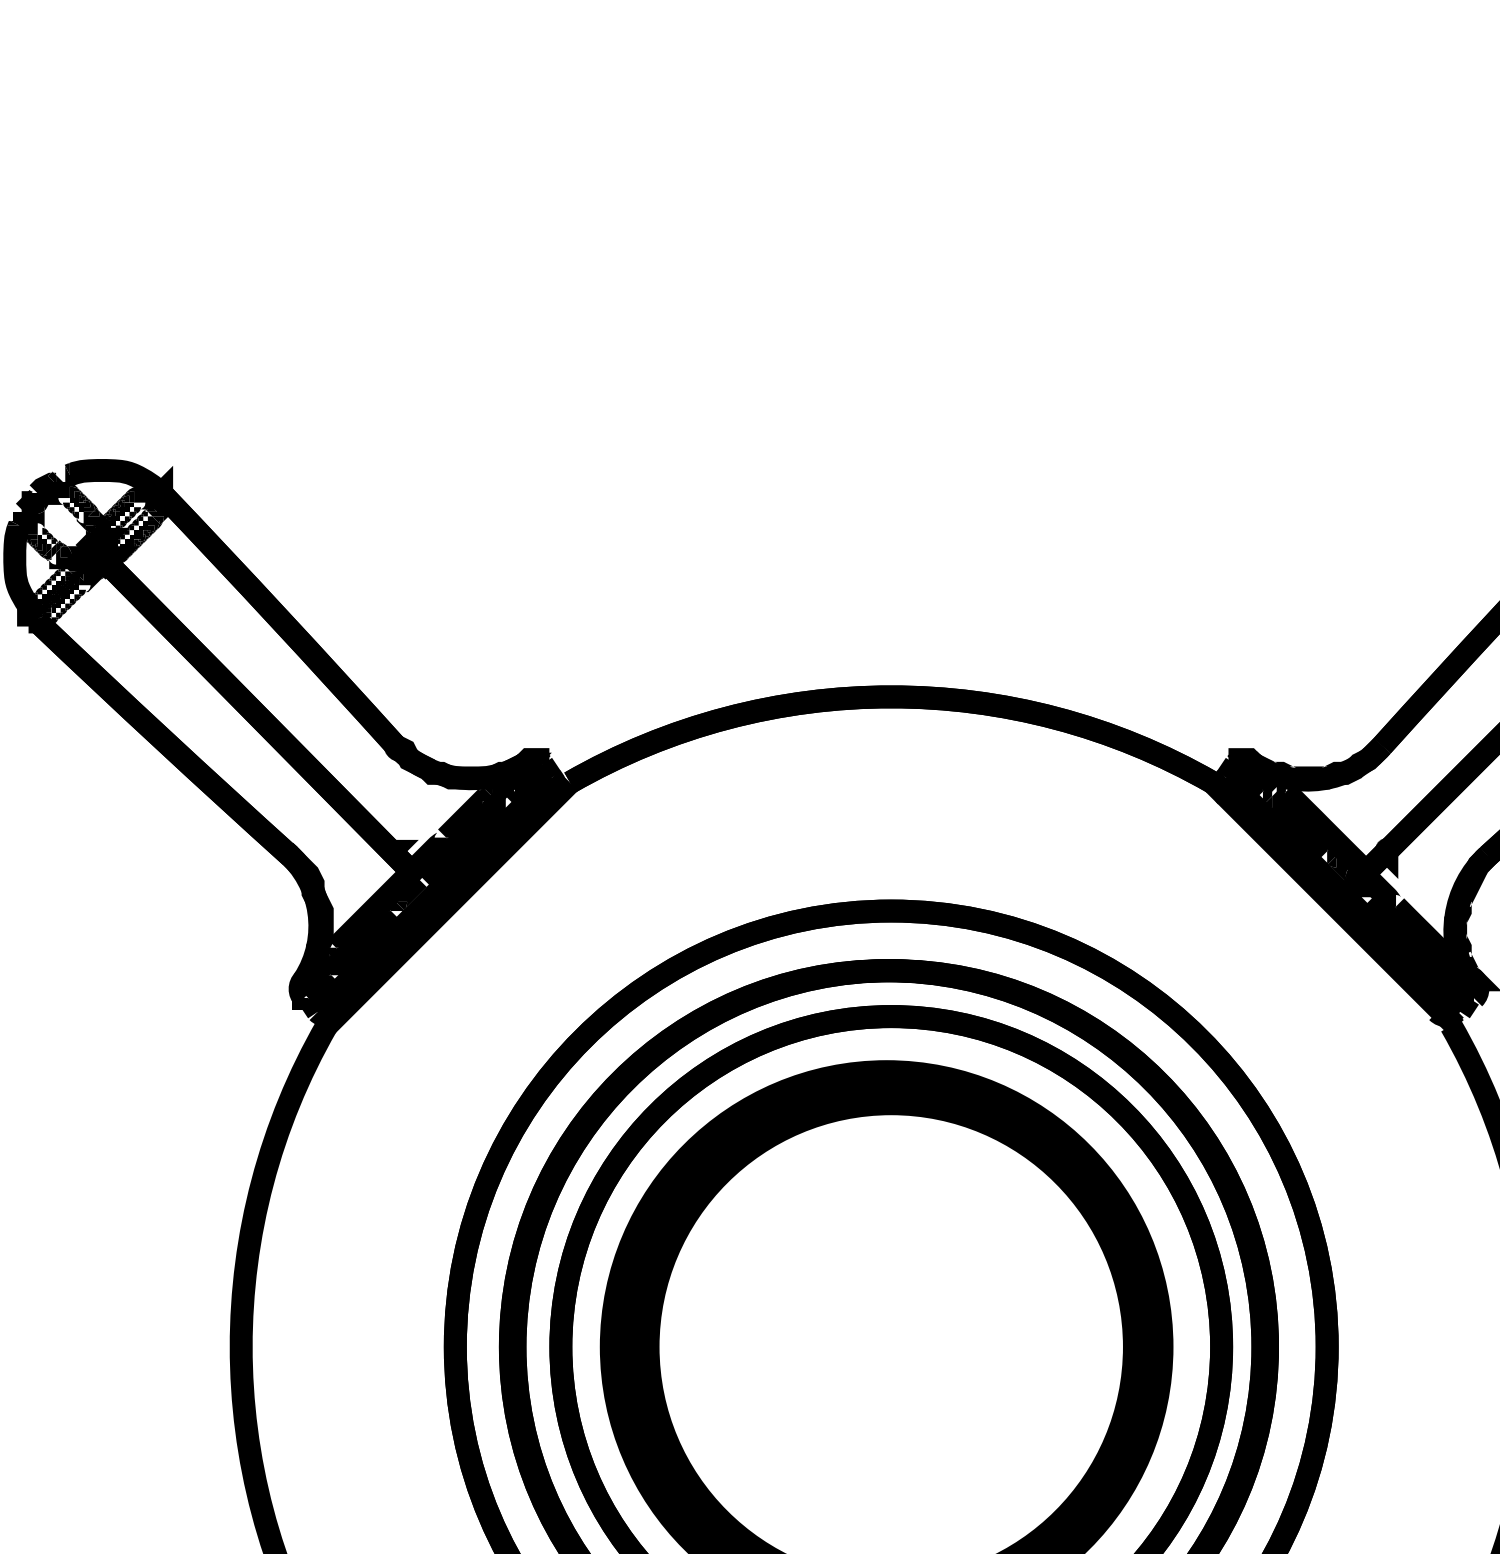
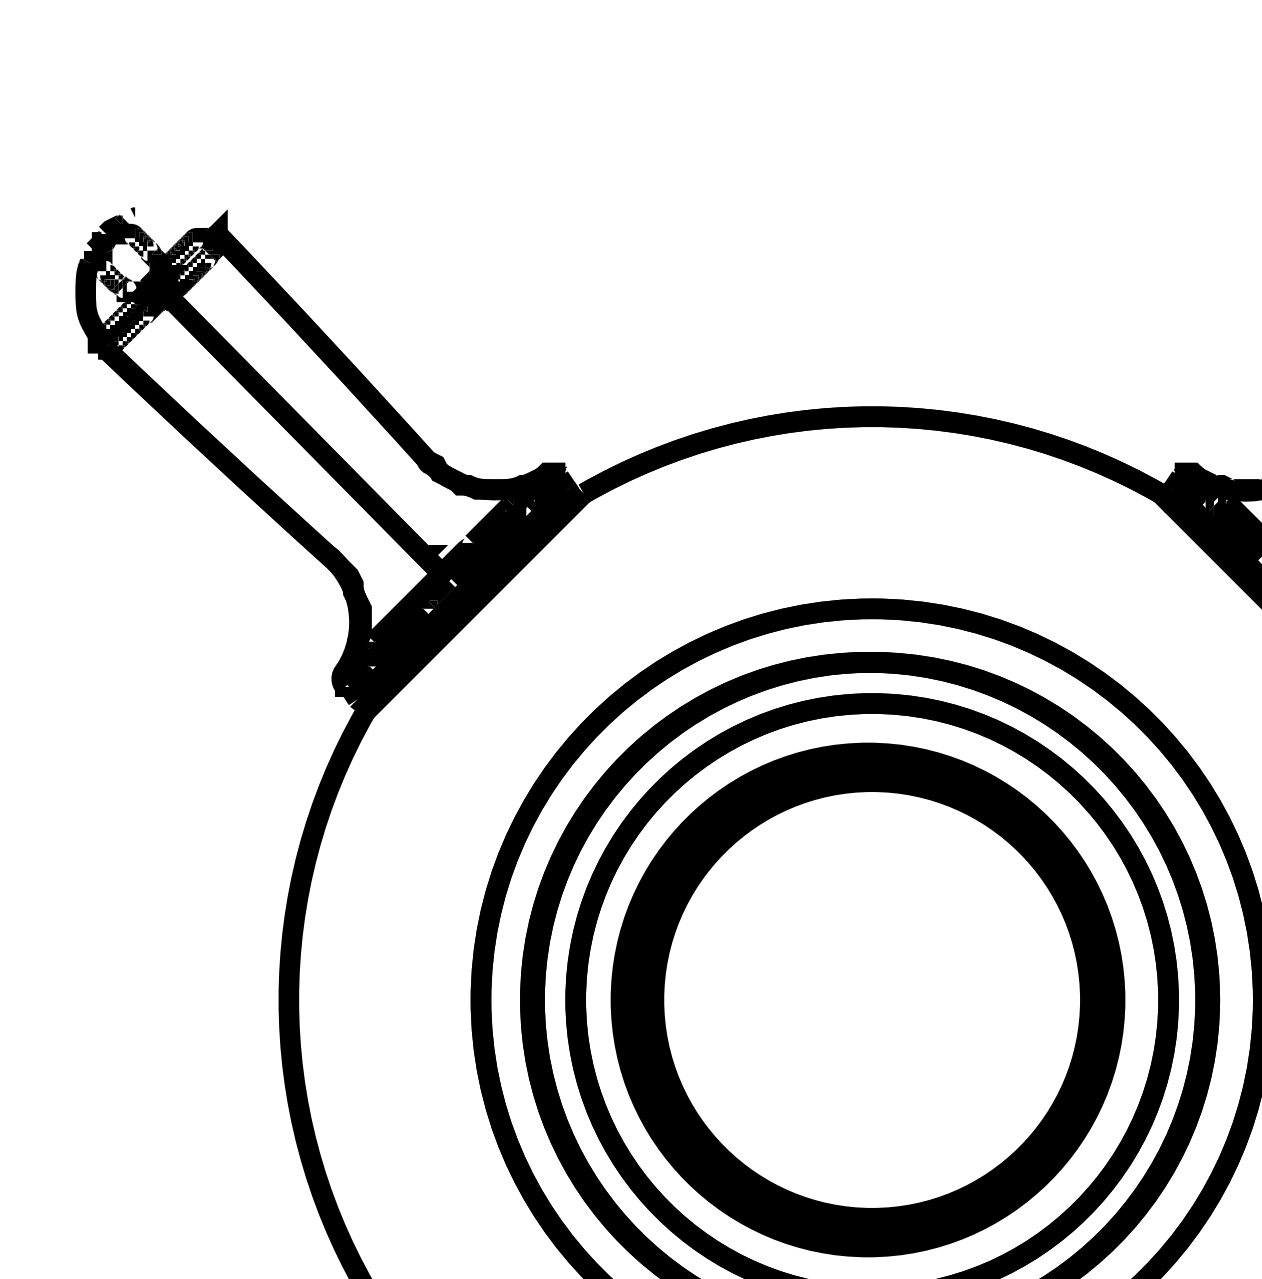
fill: (117, 480) -> (177, 222), removed
fill: (88, 506) -> (151, 245), removed
fill: (153, 525) -> (210, 262), removed
fill: (31, 539) -> (100, 275), removed
fill: (66, 551) -> (132, 286), removed

